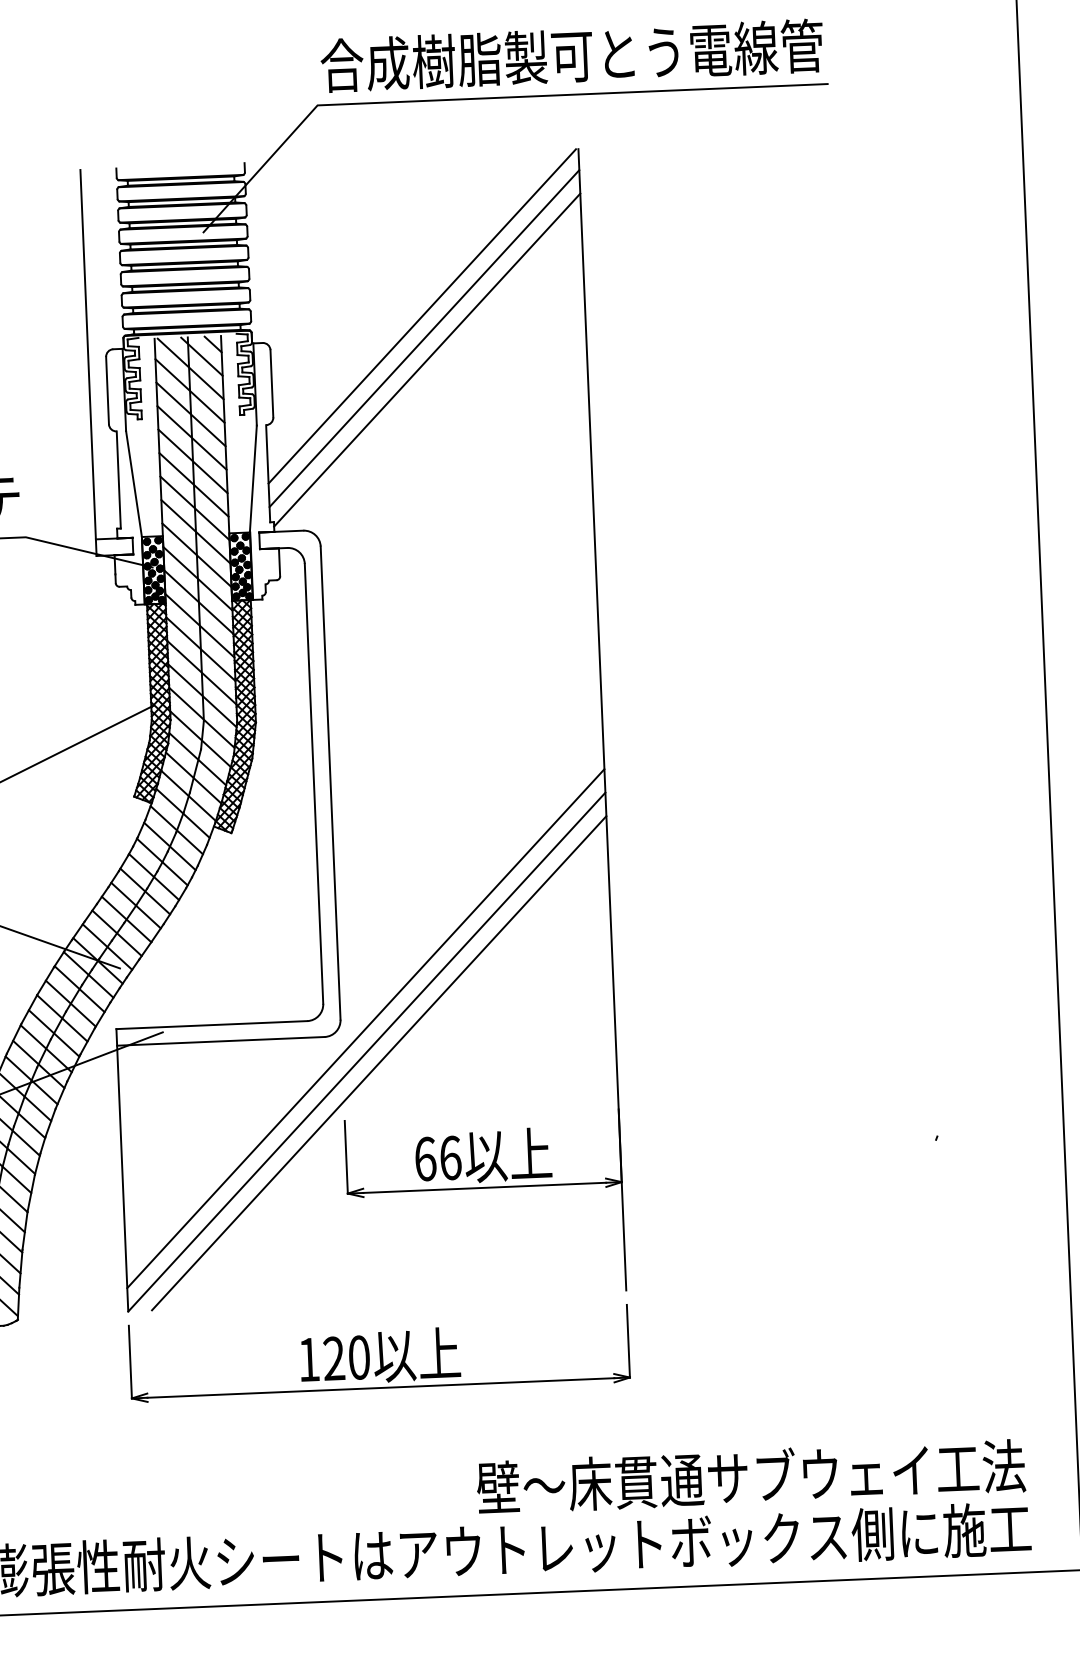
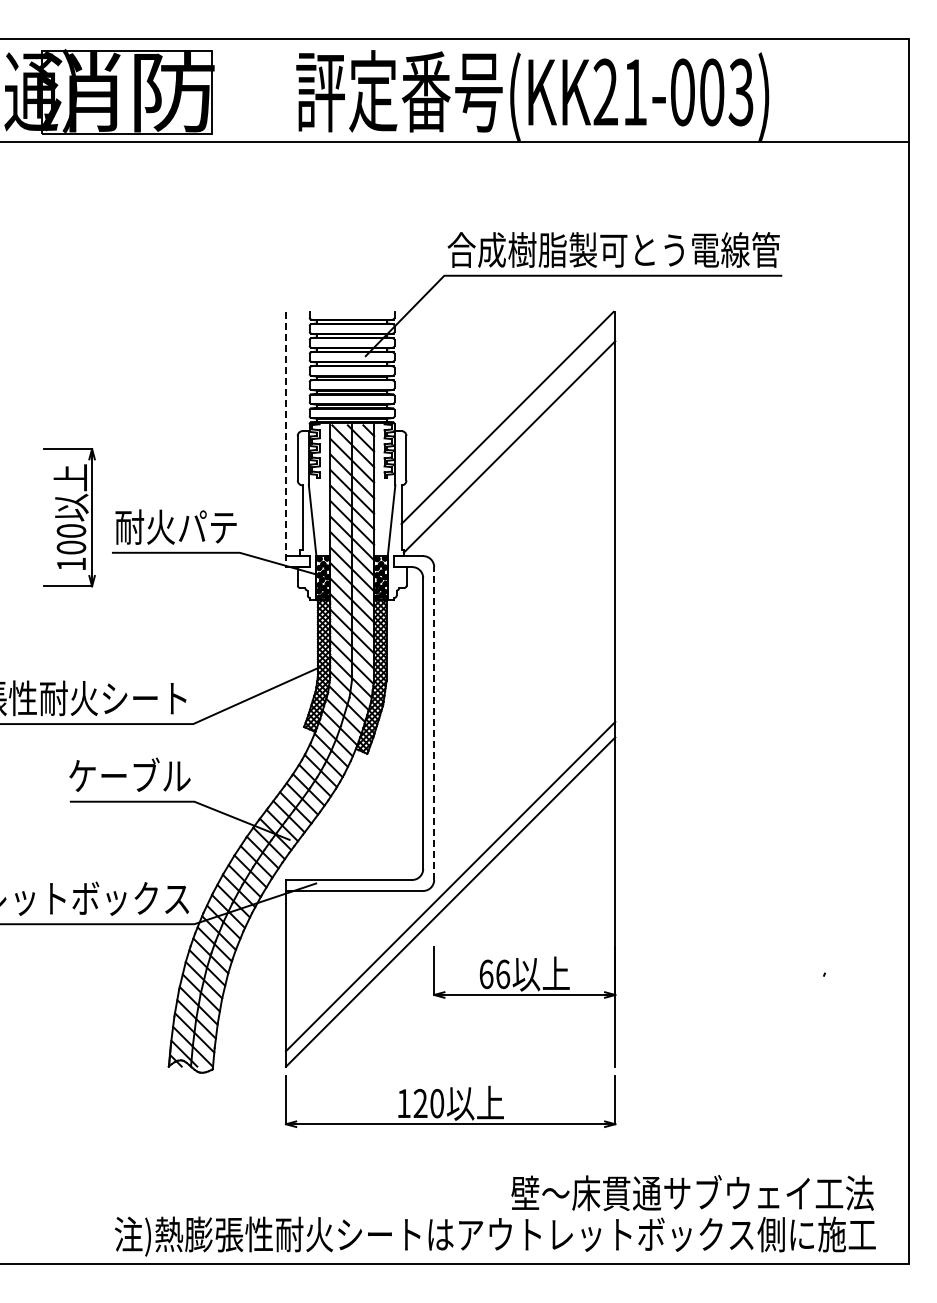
line: (424, 338) -> (508, 432), removed
line: (87, 363) -> (285, 439), solid -> dashed
line: (331, 783) -> (434, 723), solid -> dashed
line: (379, 1062) -> (458, 909), removed

